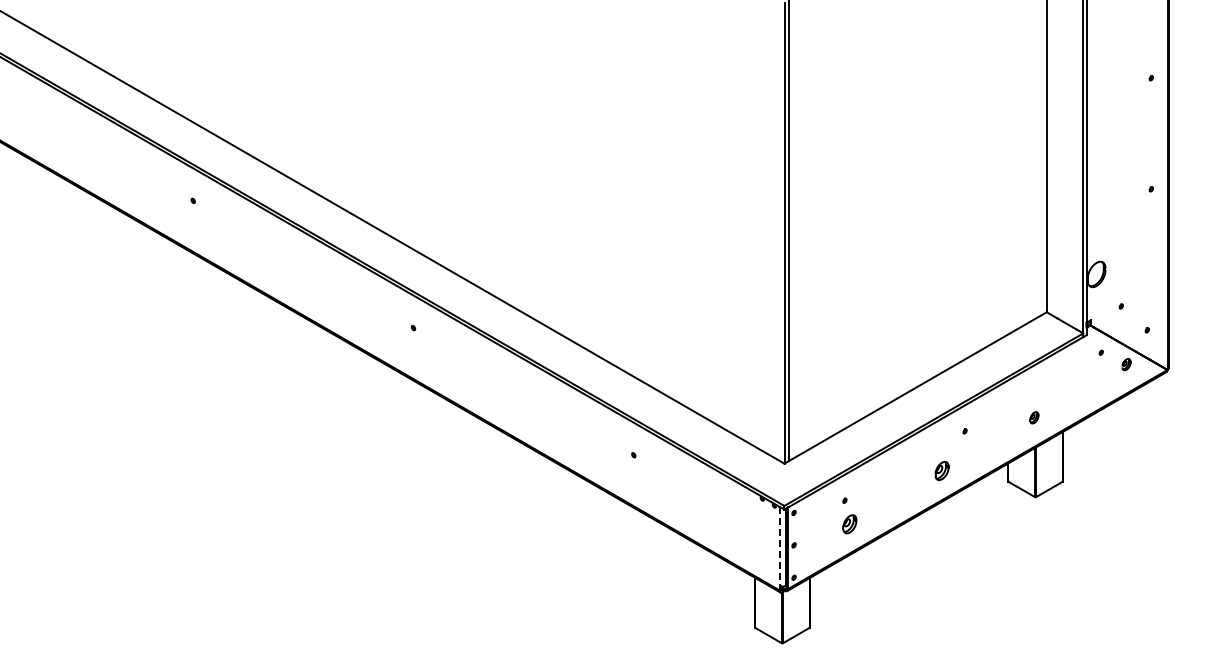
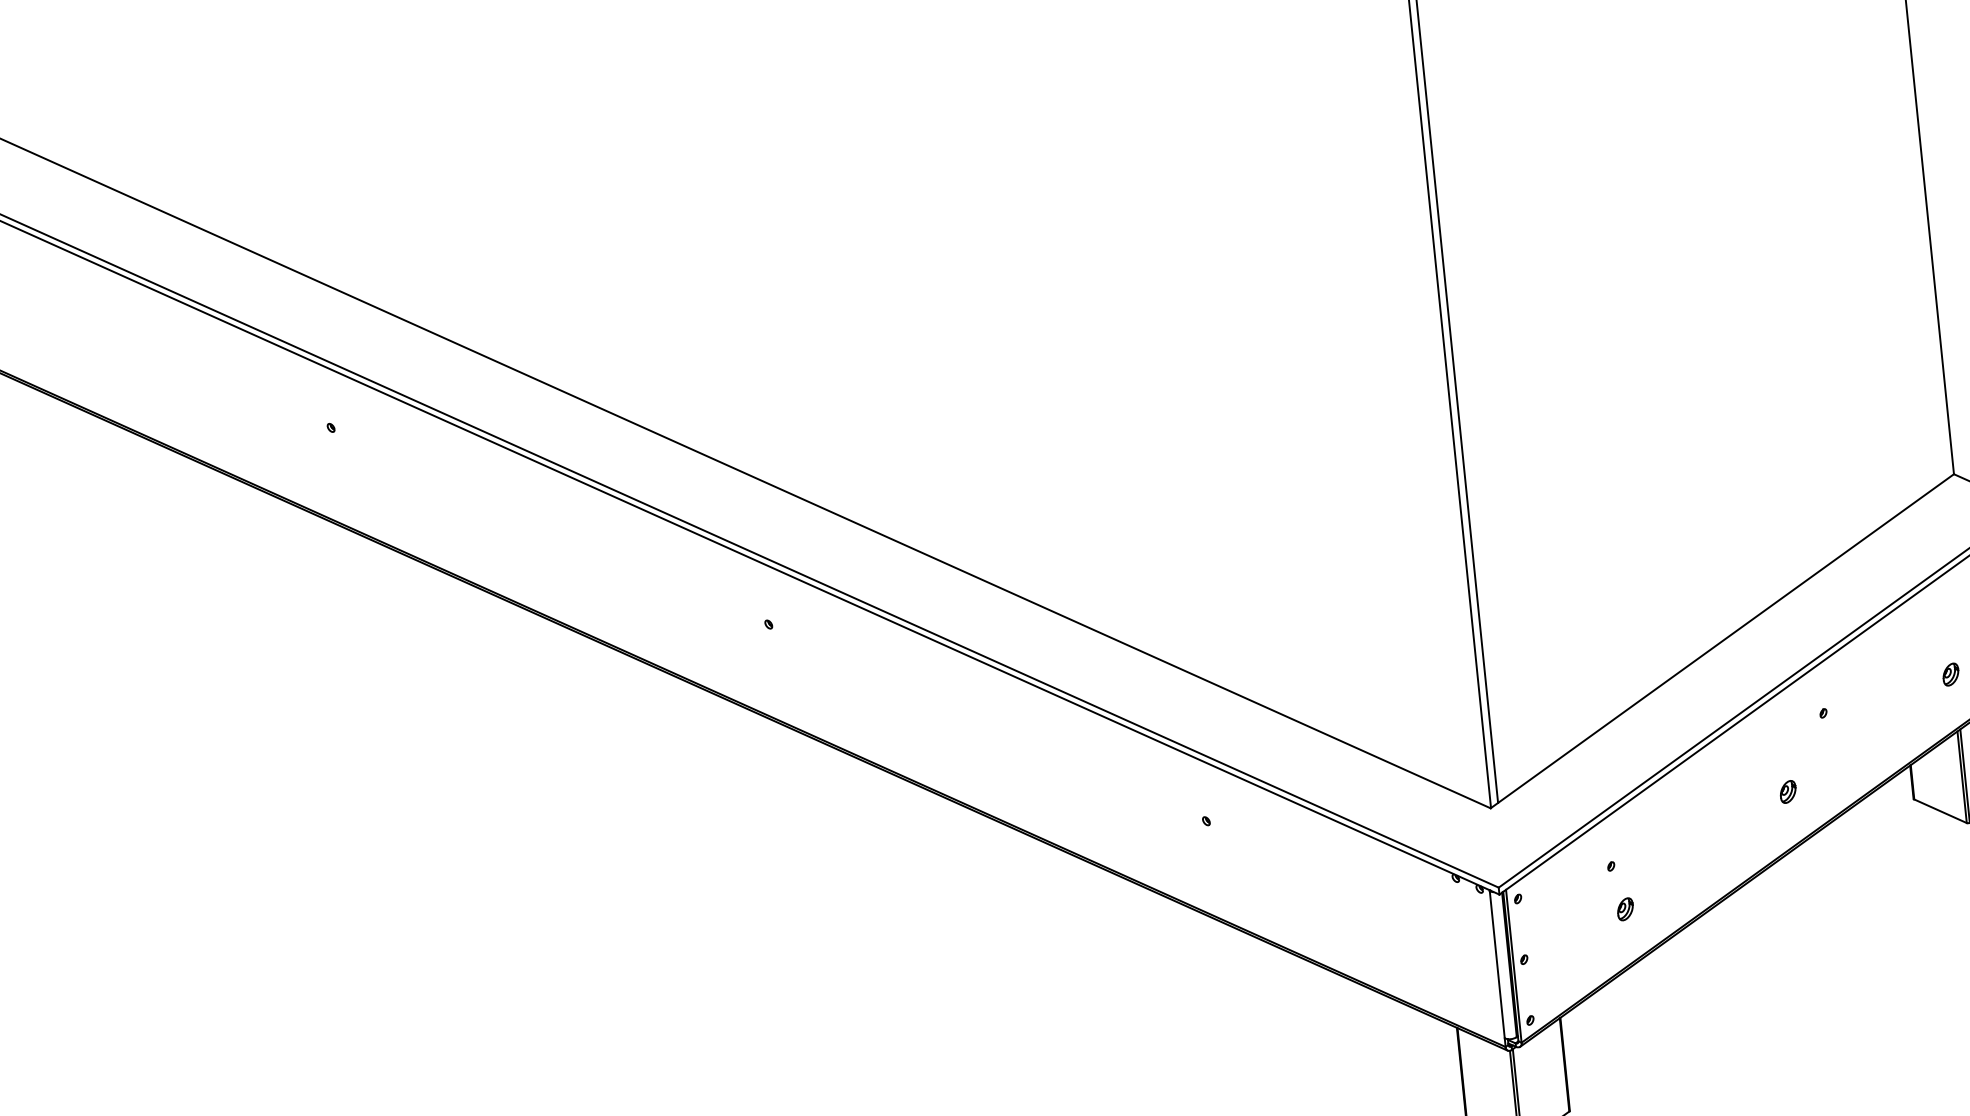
part: (942, 470) -> (1788, 790), size x0.62
part: (850, 523) -> (1626, 907), size x0.62
line: (779, 547) -> (1497, 966), dashed -> solid

